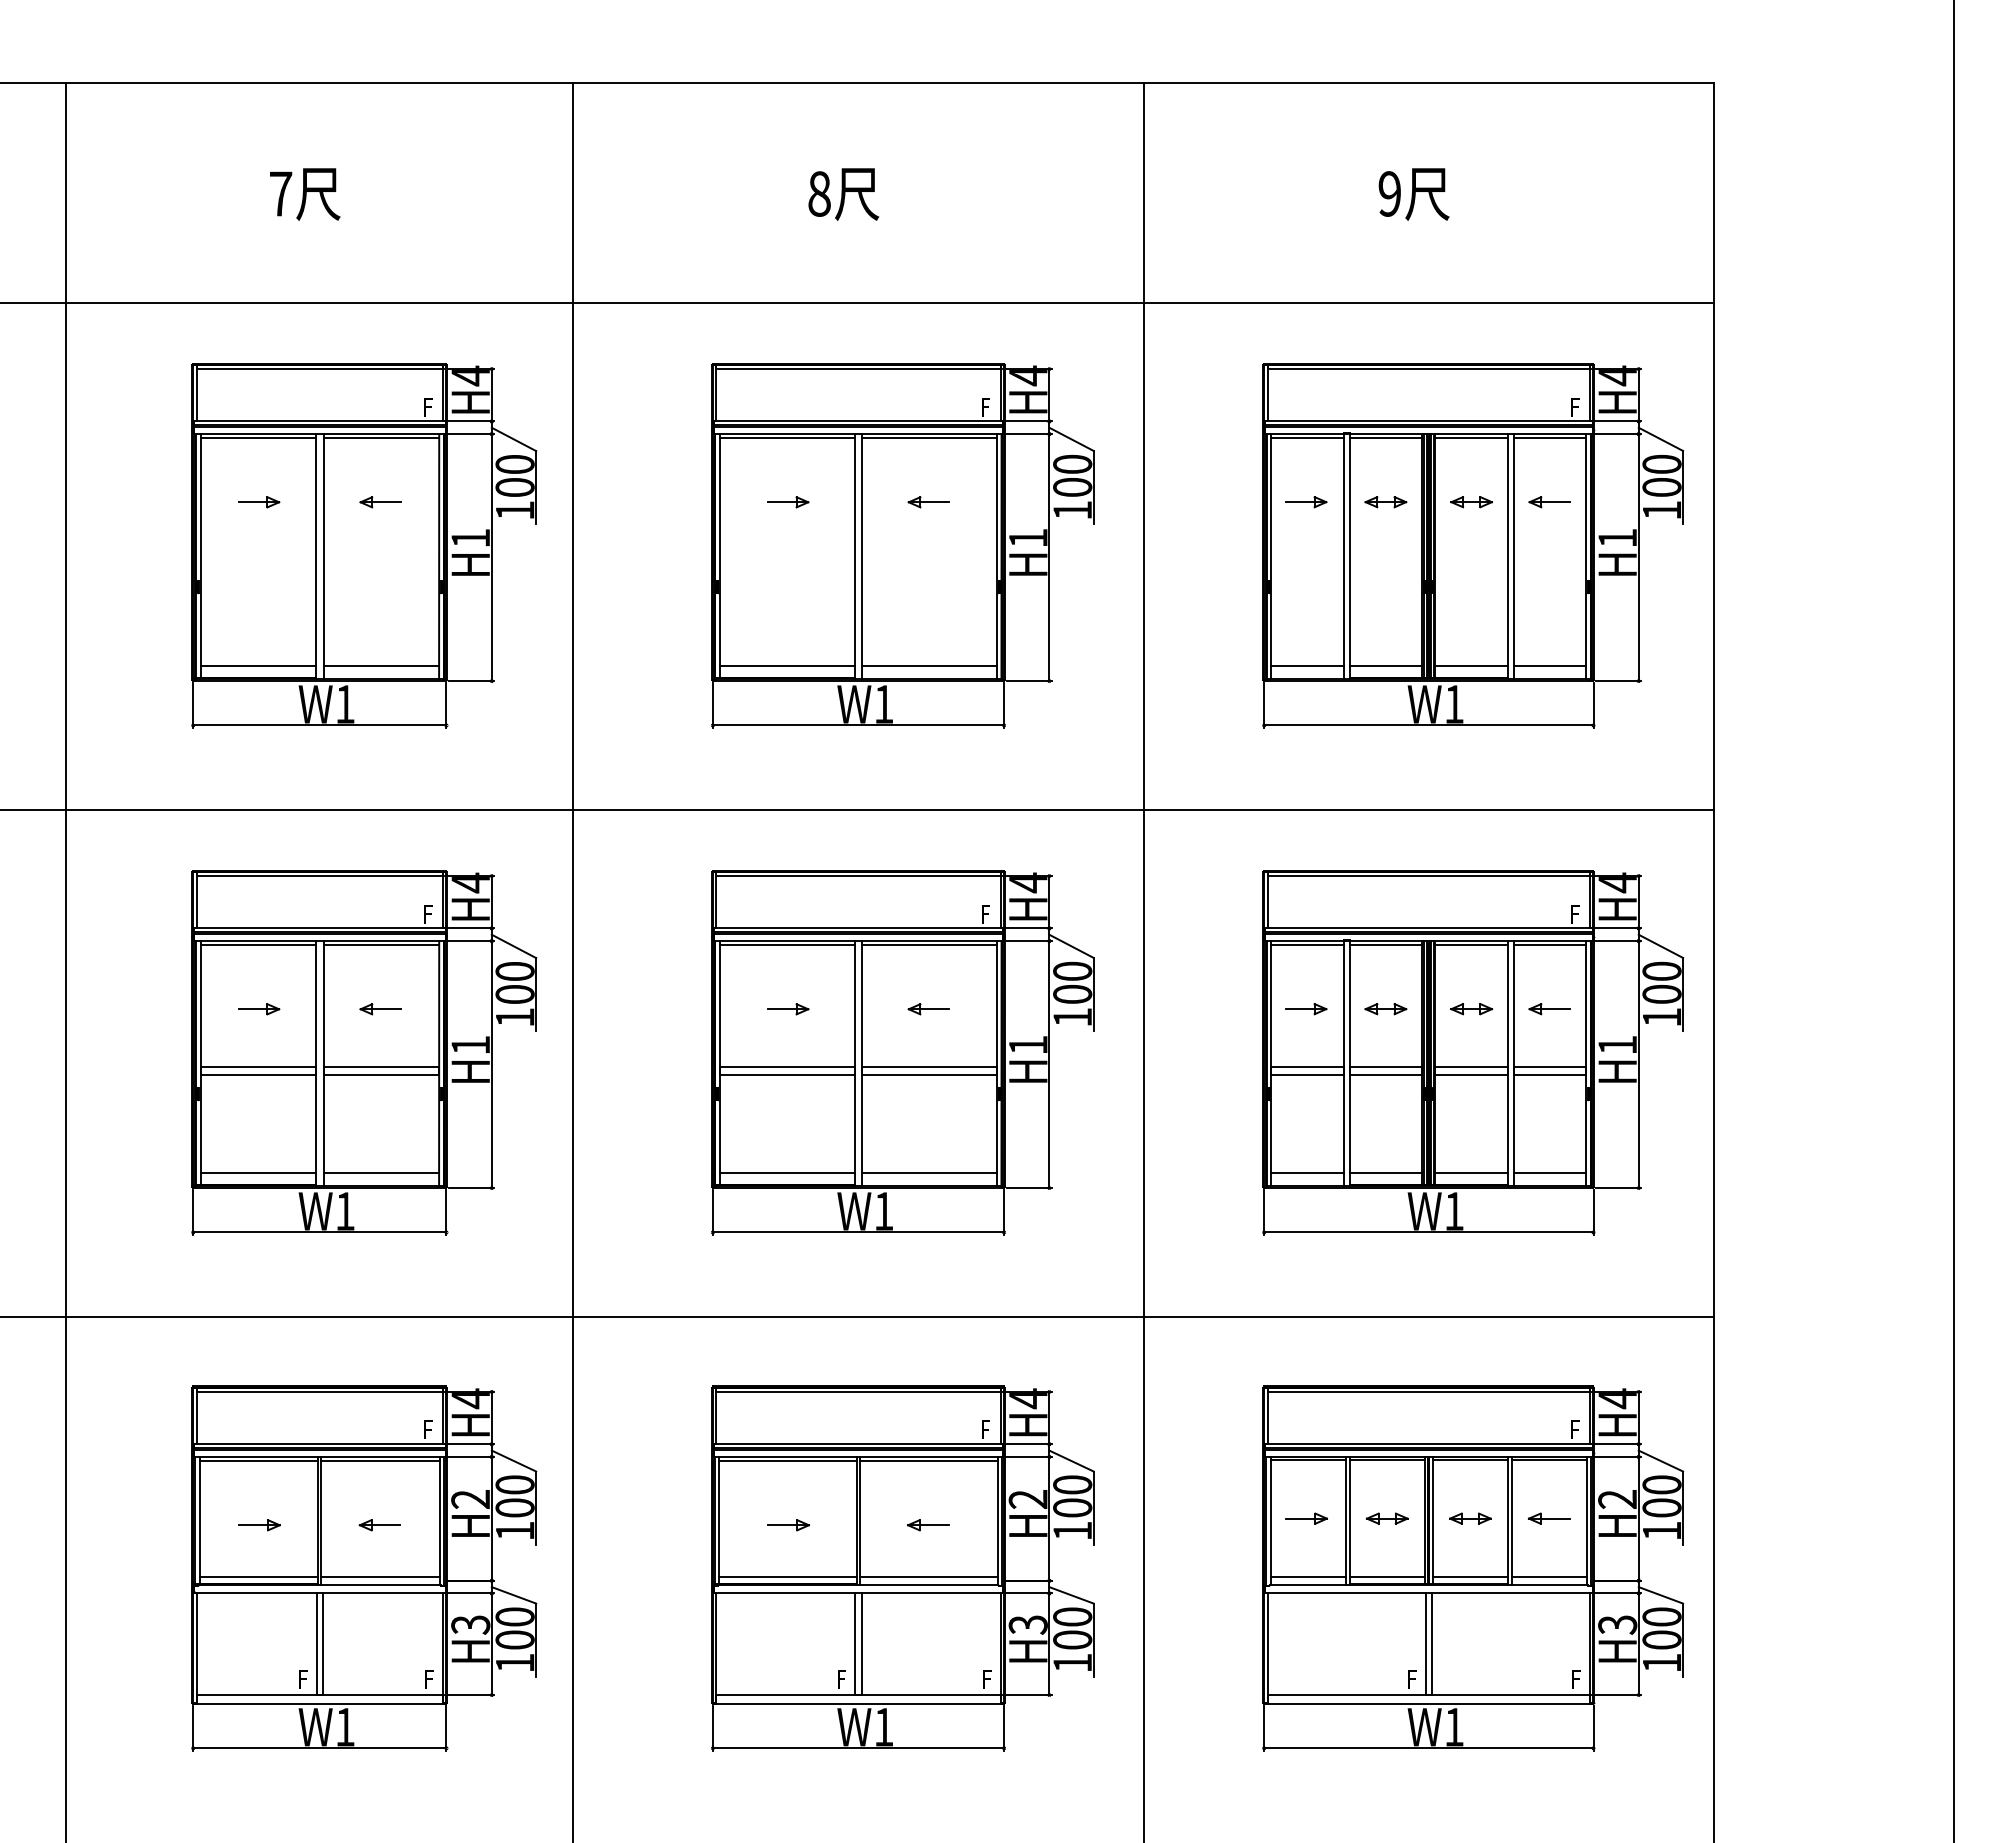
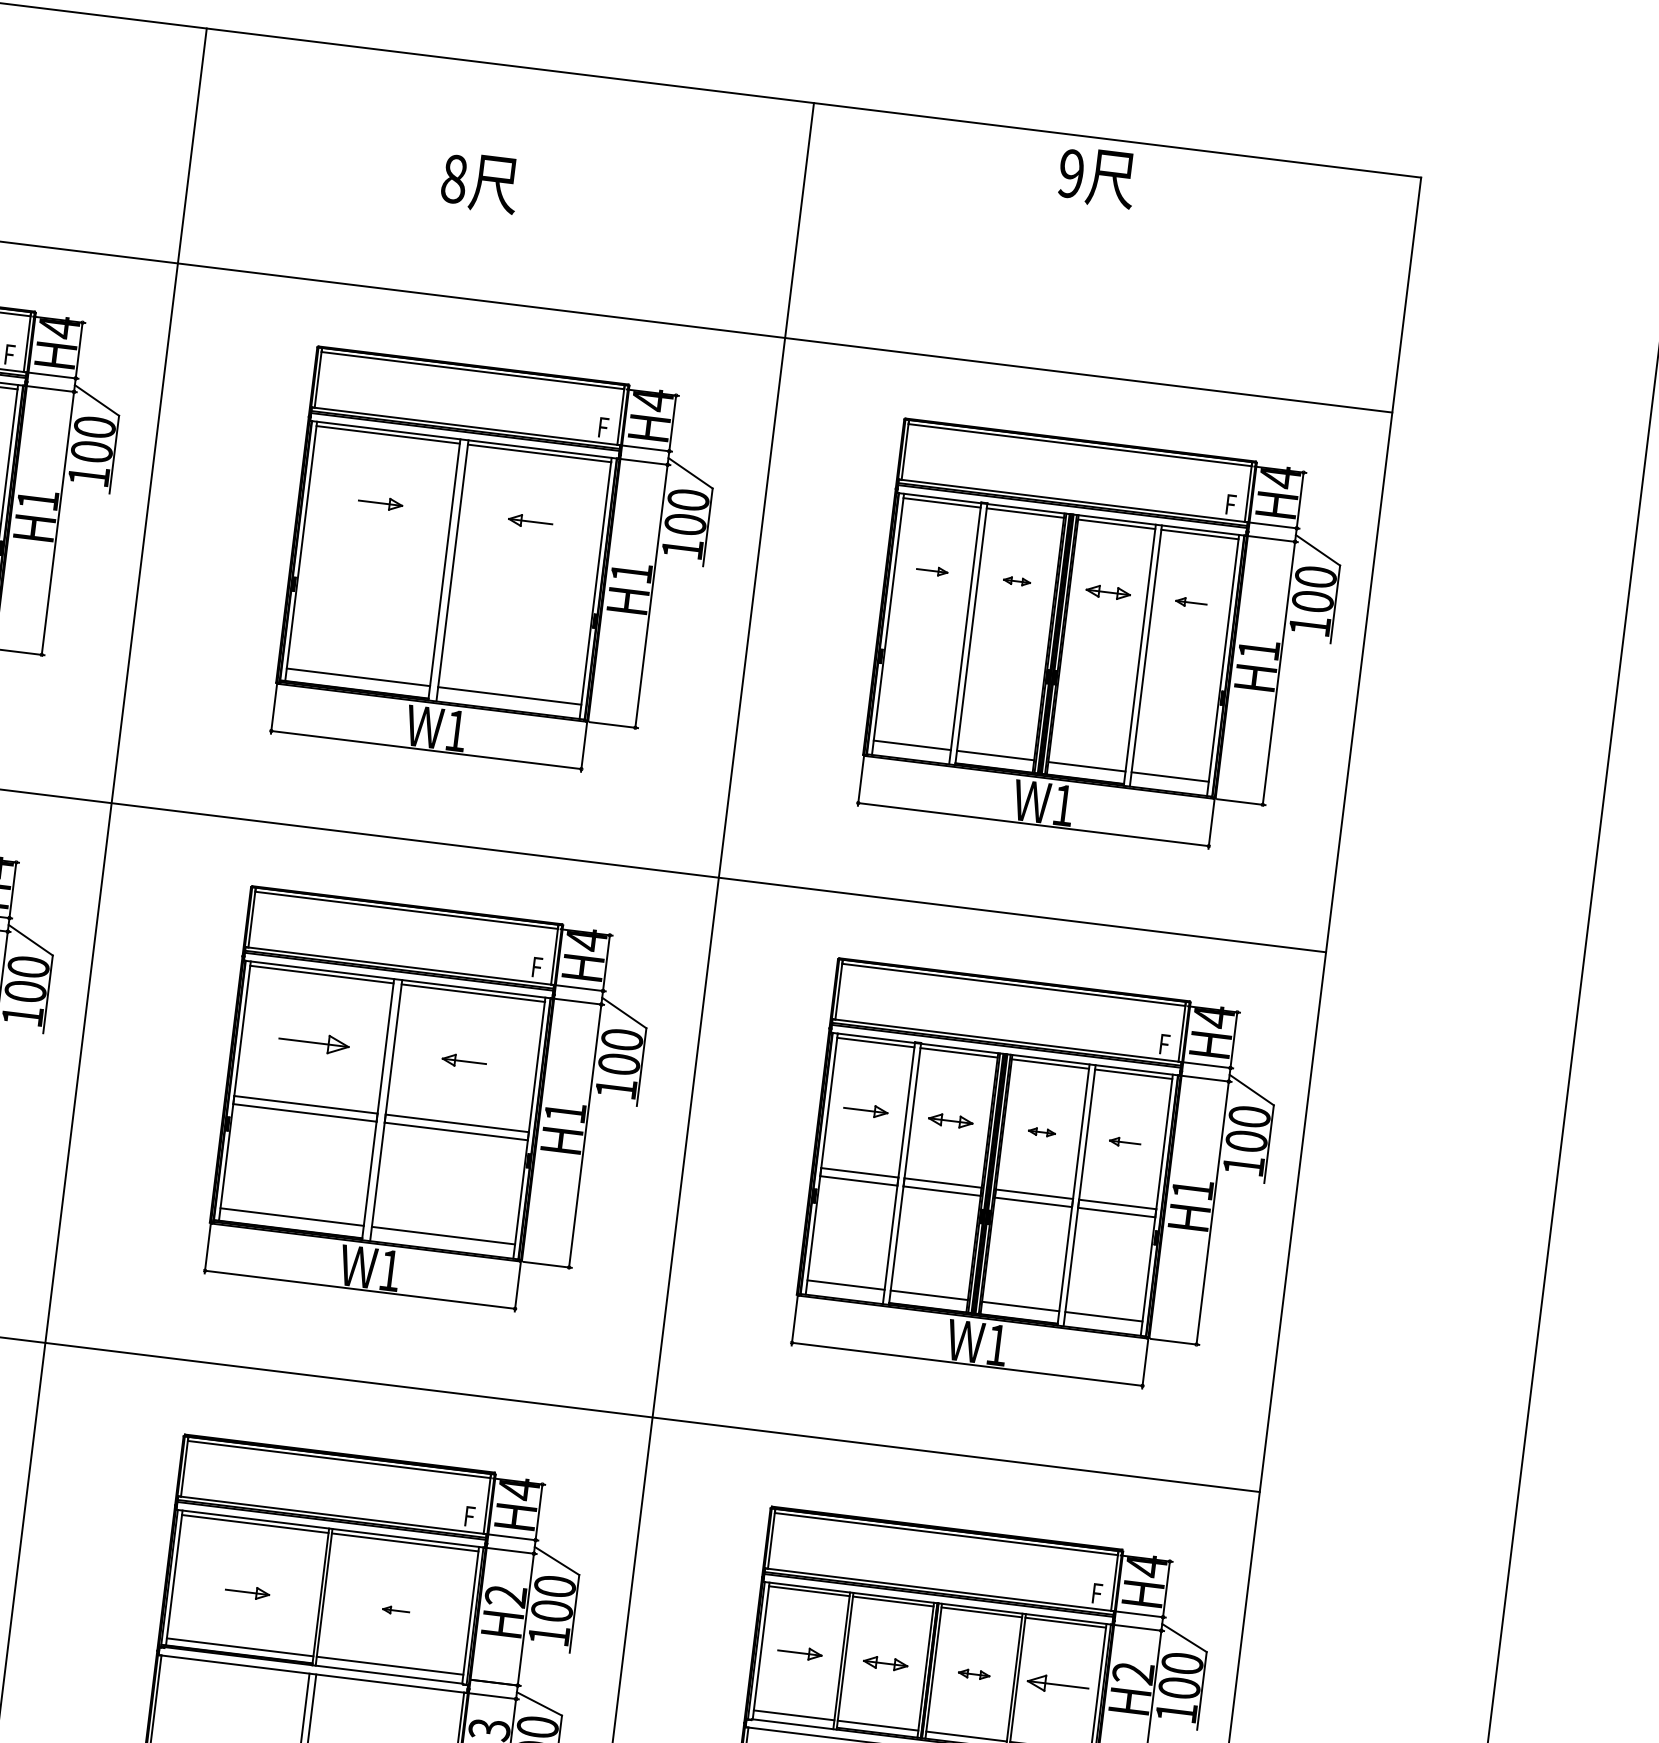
text: (1413, 194) -> (1096, 177), moved
part: (1306, 502) -> (932, 571), size x0.7
part: (1385, 502) -> (1016, 581), size x0.6
part: (1549, 502) -> (1191, 602), size x0.7
part: (788, 1009) -> (314, 1043), size x1.6
part: (1471, 1009) -> (1041, 1132), size x0.6
part: (1549, 1009) -> (1124, 1142), size x0.7
part: (1470, 1518) -> (974, 1674), size x0.7
part: (1548, 1518) -> (1057, 1684), size x1.4
part: (928, 1525) -> (396, 1610), size x0.6

